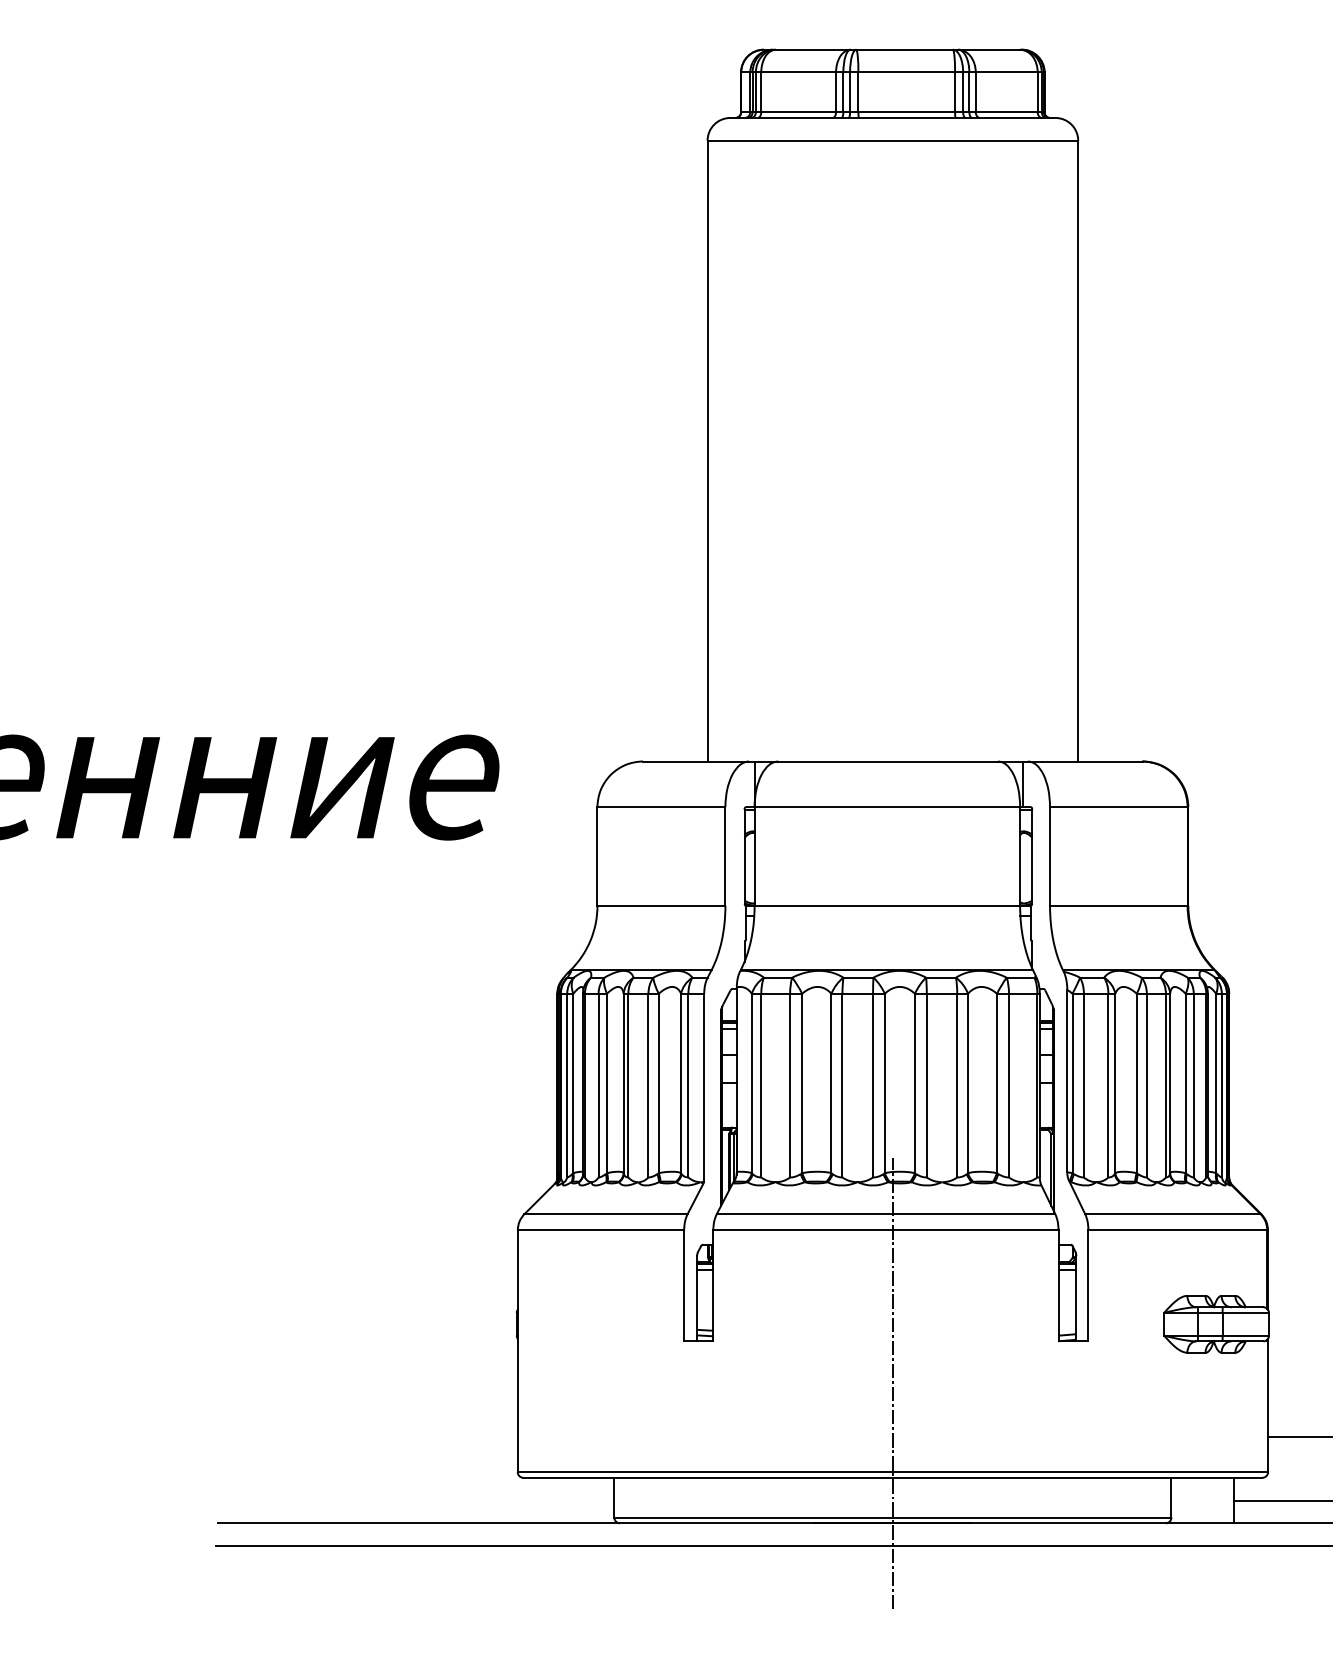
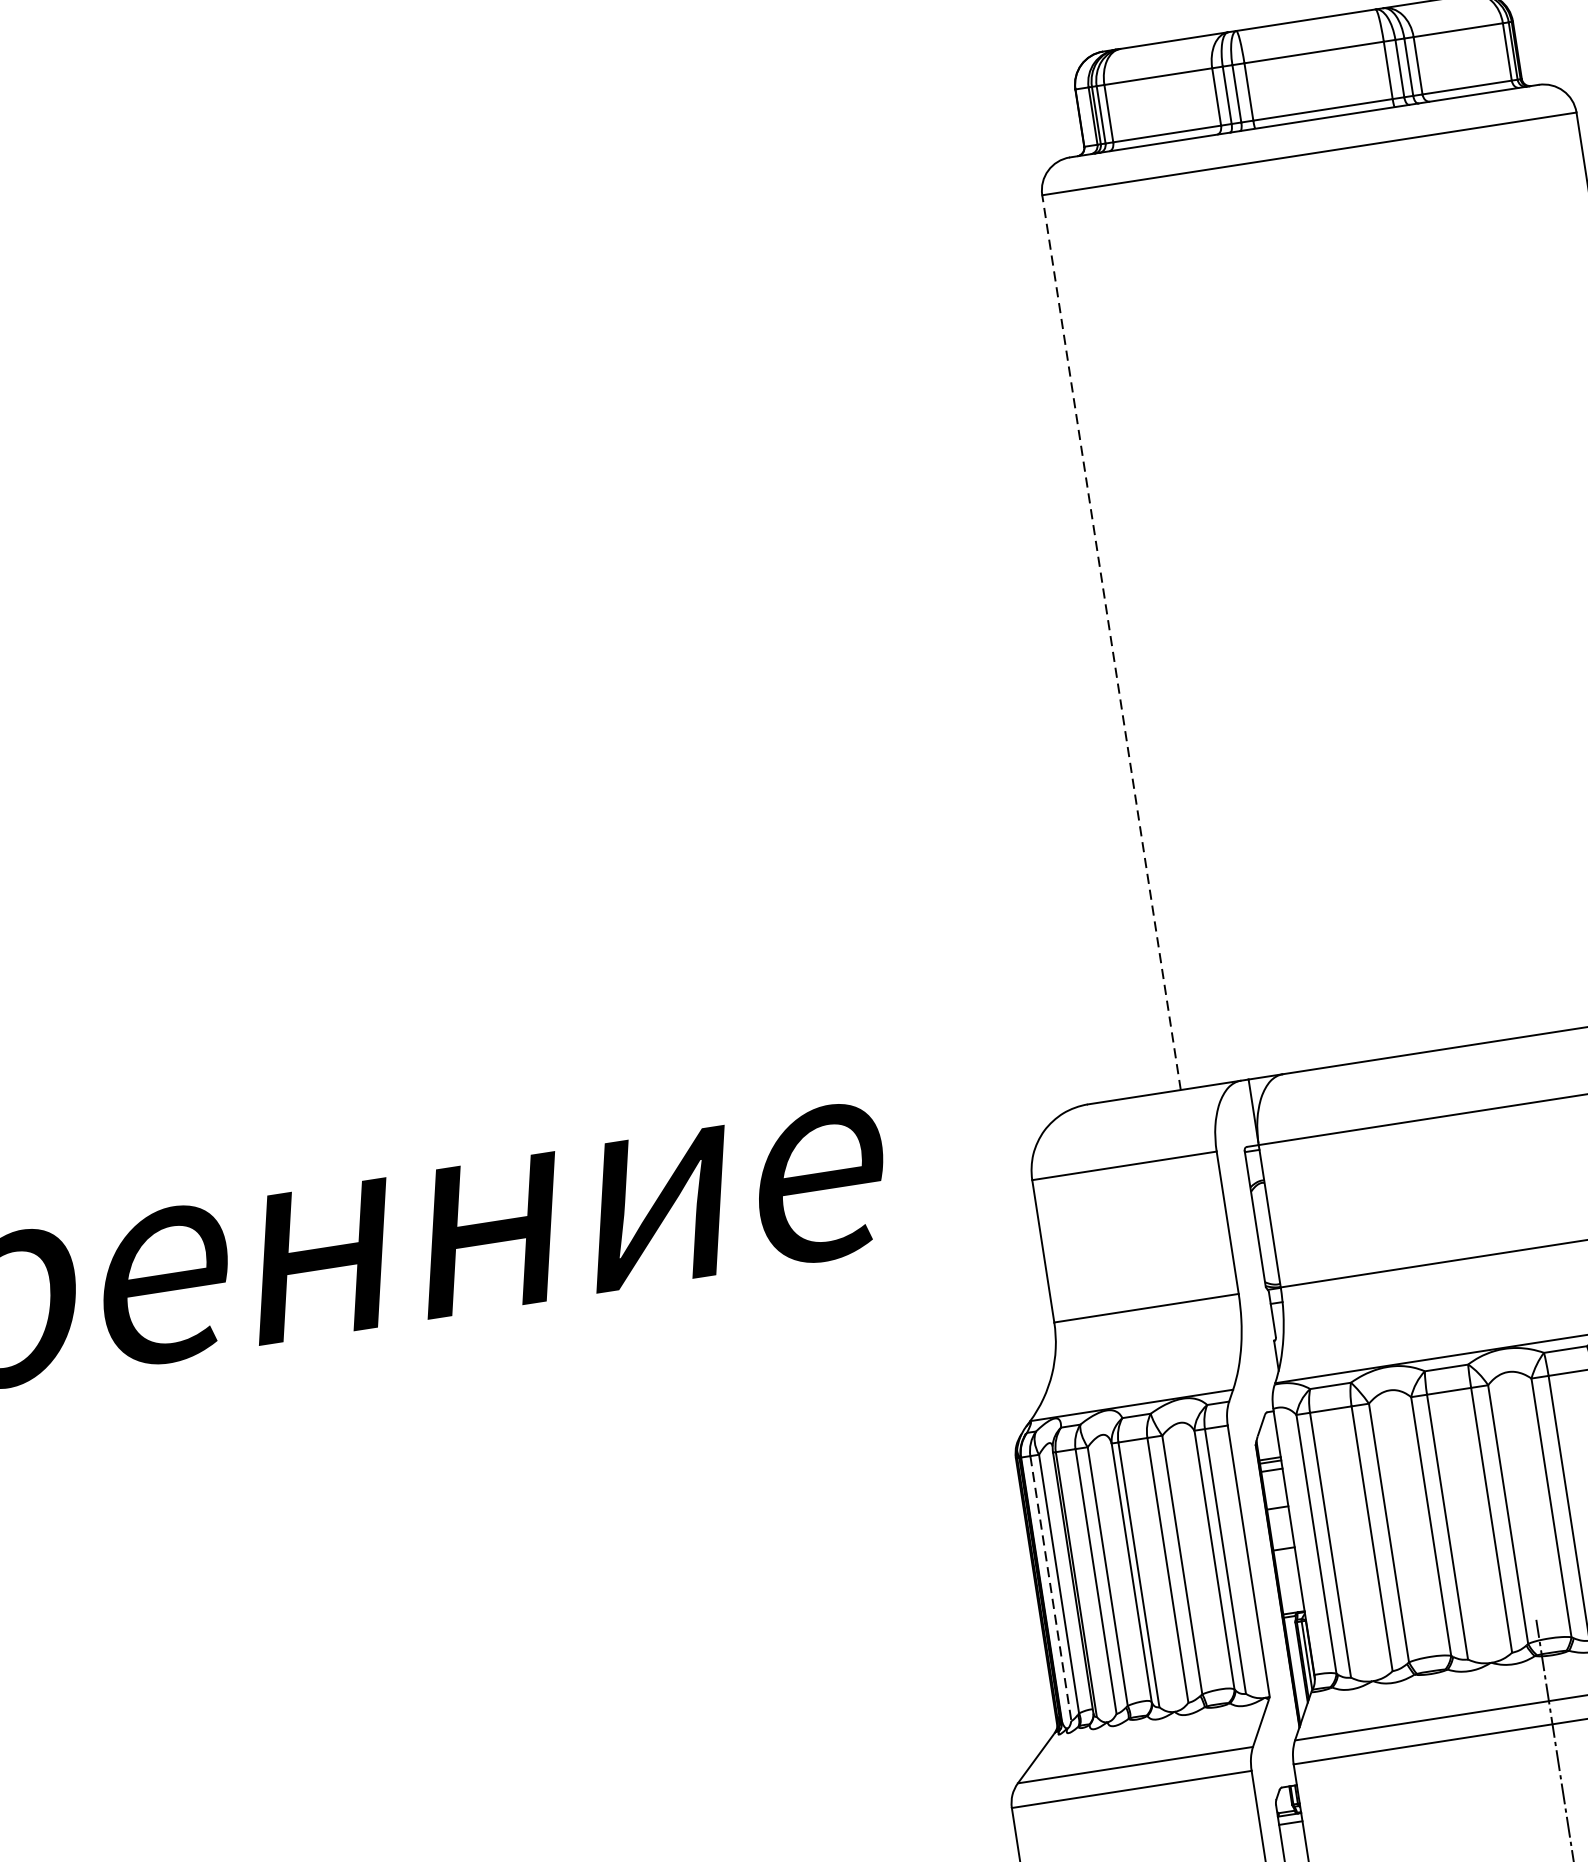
line: (707, 450) -> (1111, 641), solid -> dashed
line: (567, 1085) -> (1051, 1588), solid -> dashed

